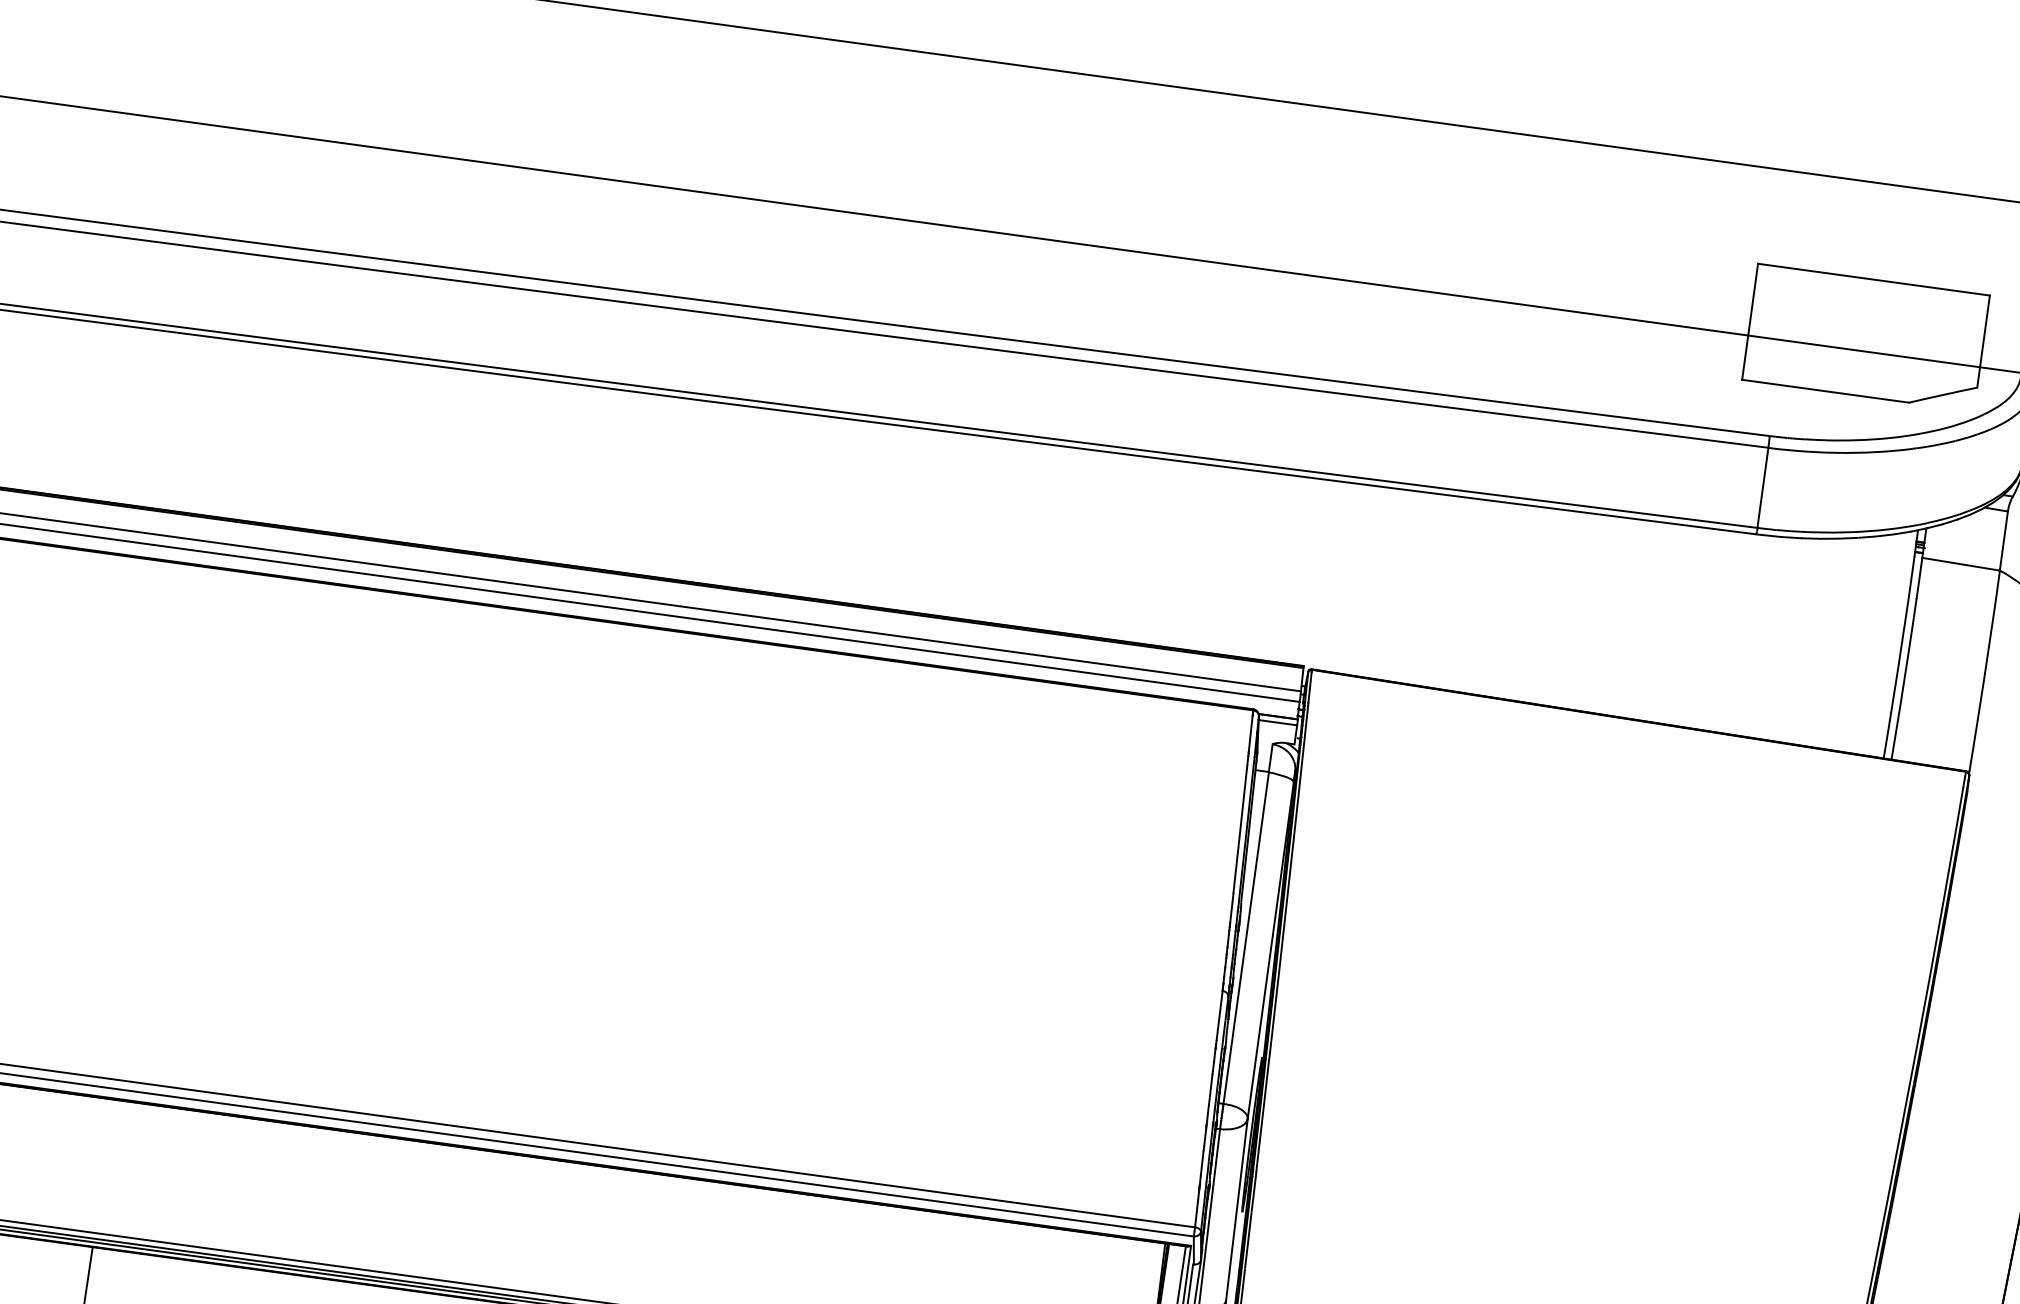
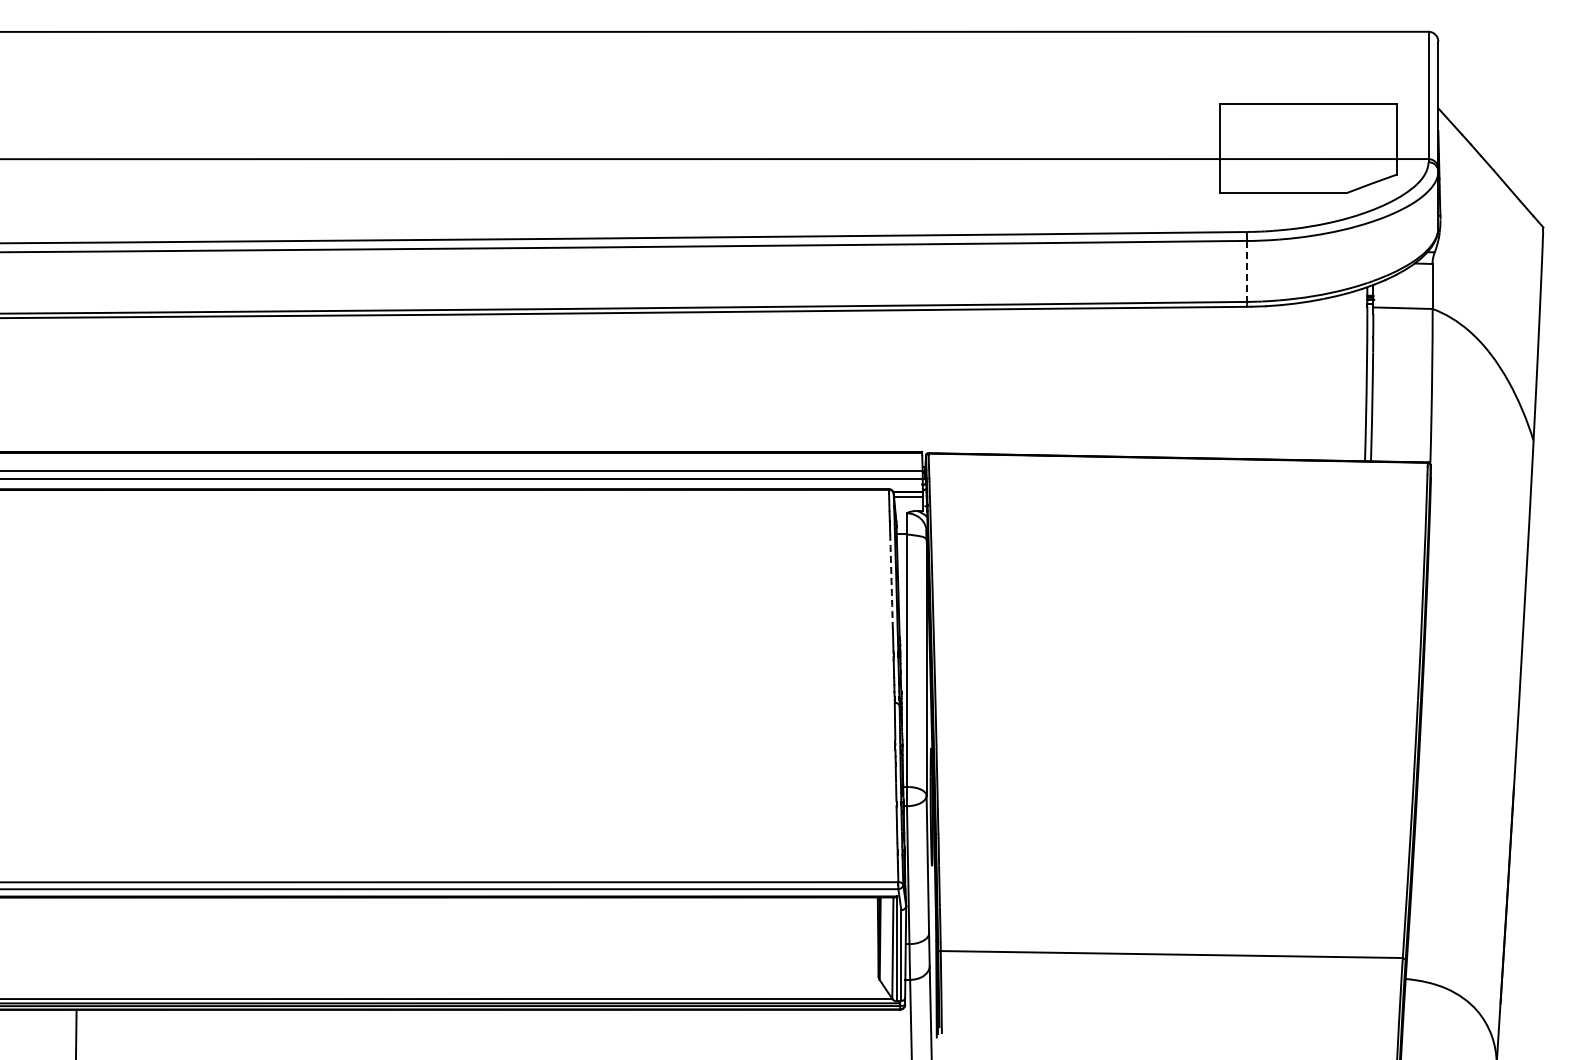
line: (1763, 488) -> (1247, 271), solid -> dashed
arc: (1240, 831) -> (891, 581), solid -> dashed

